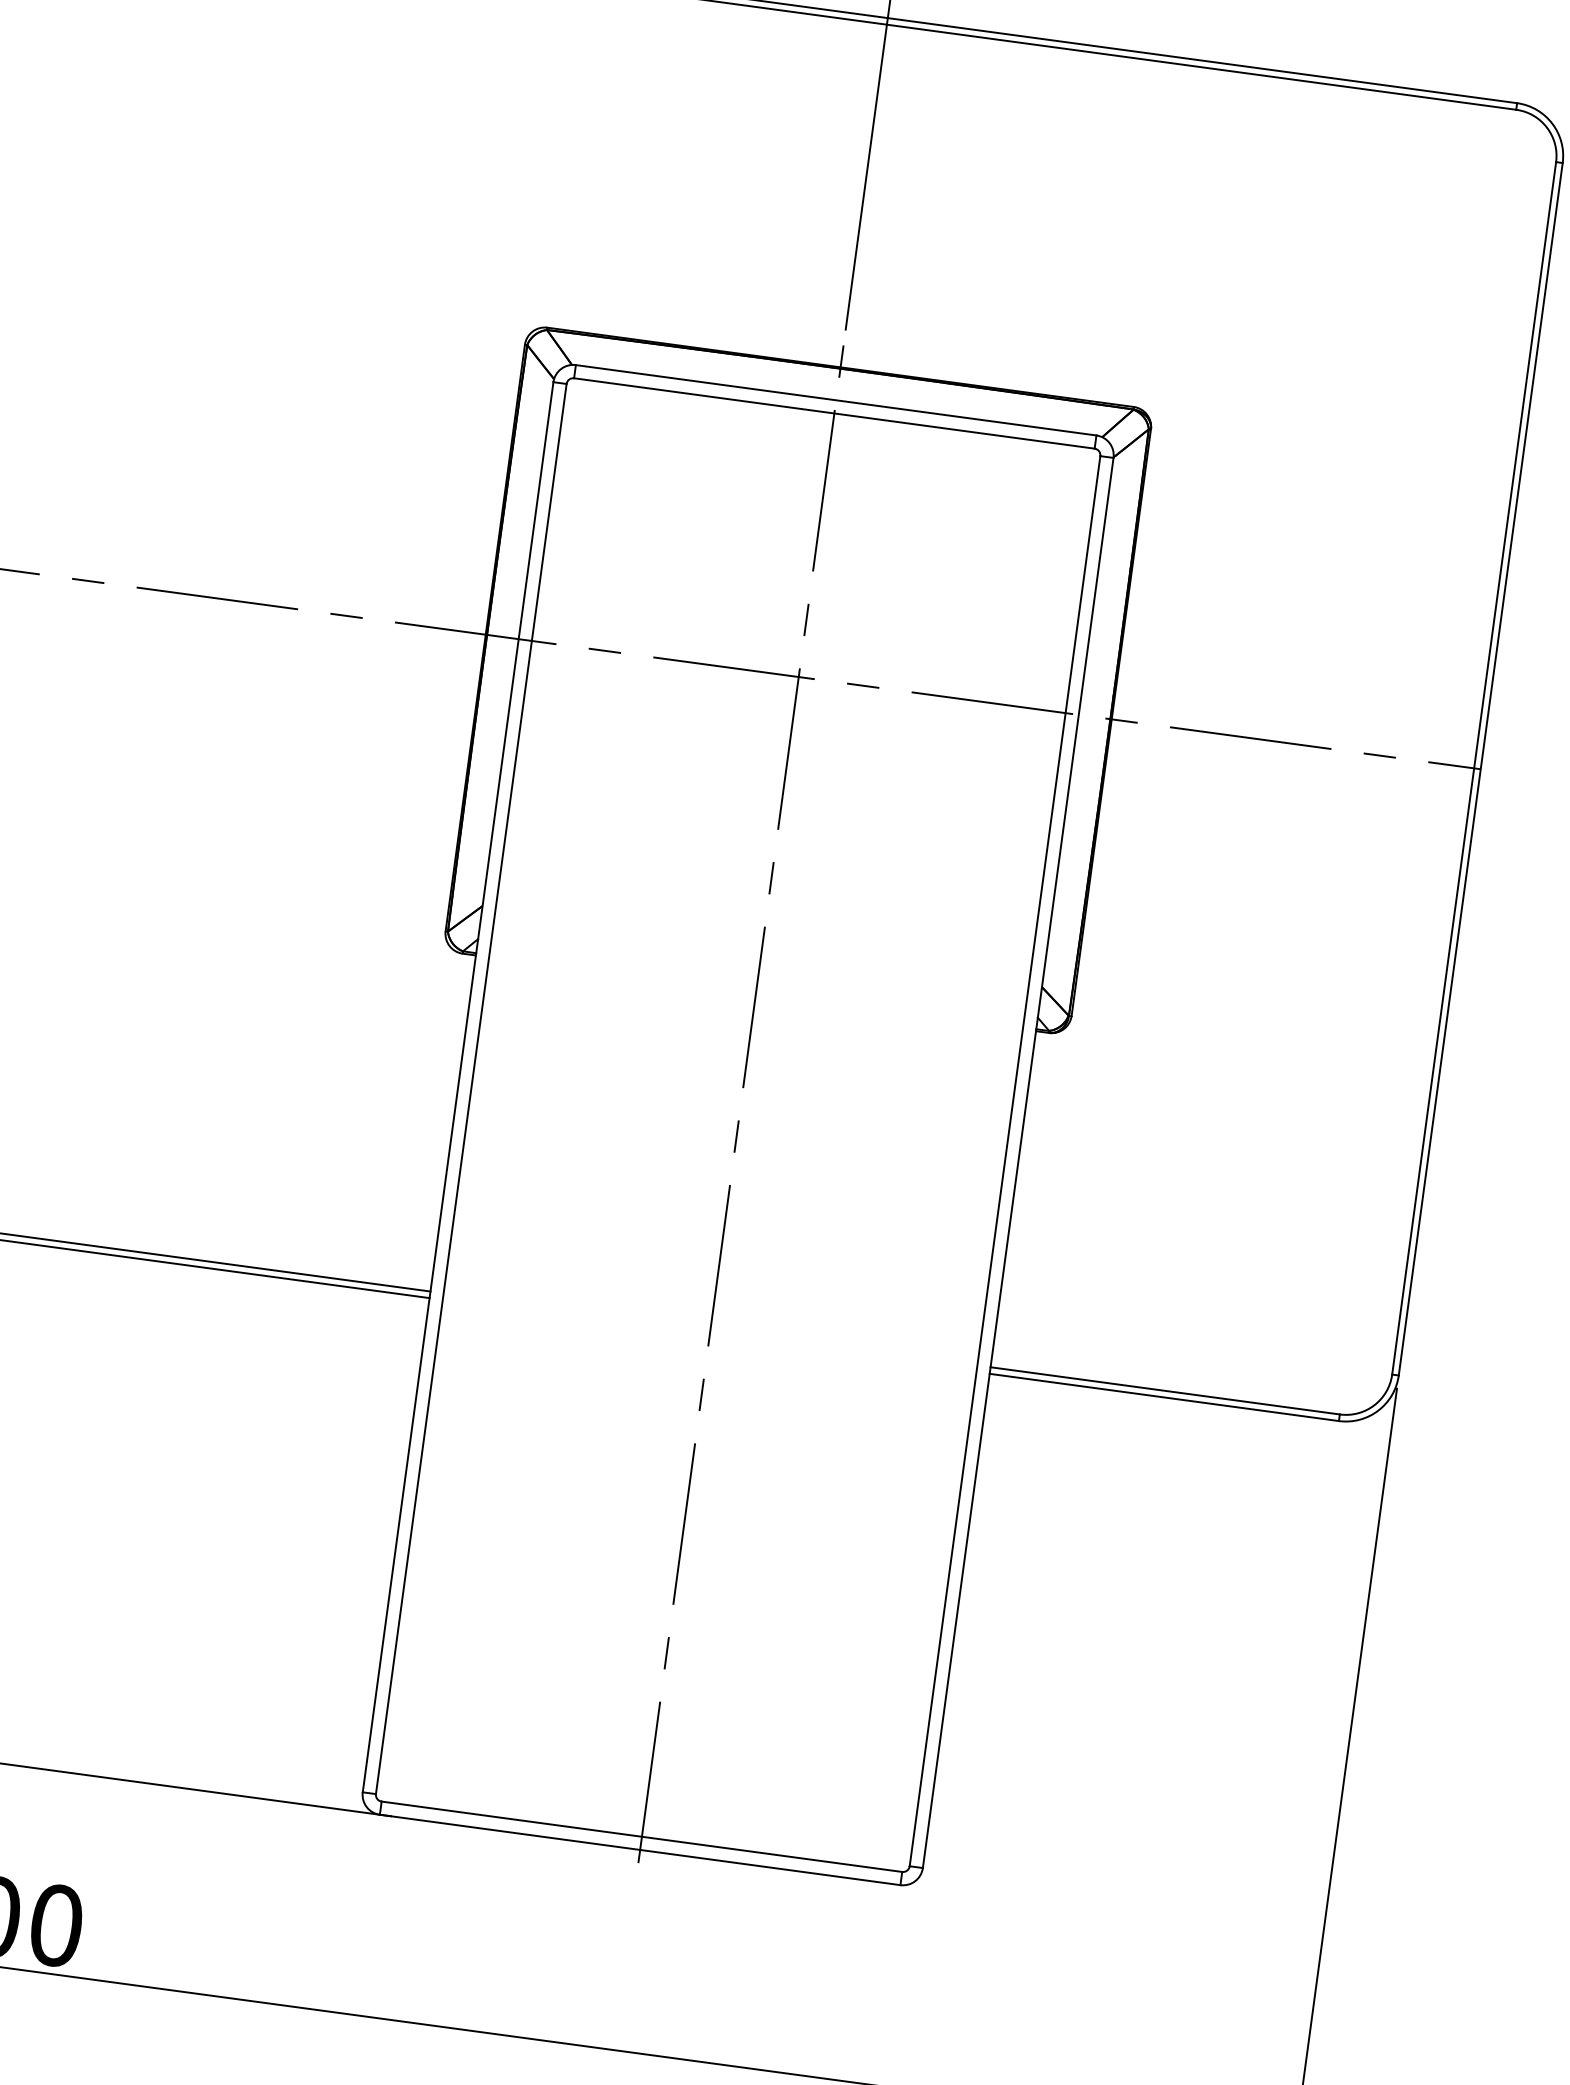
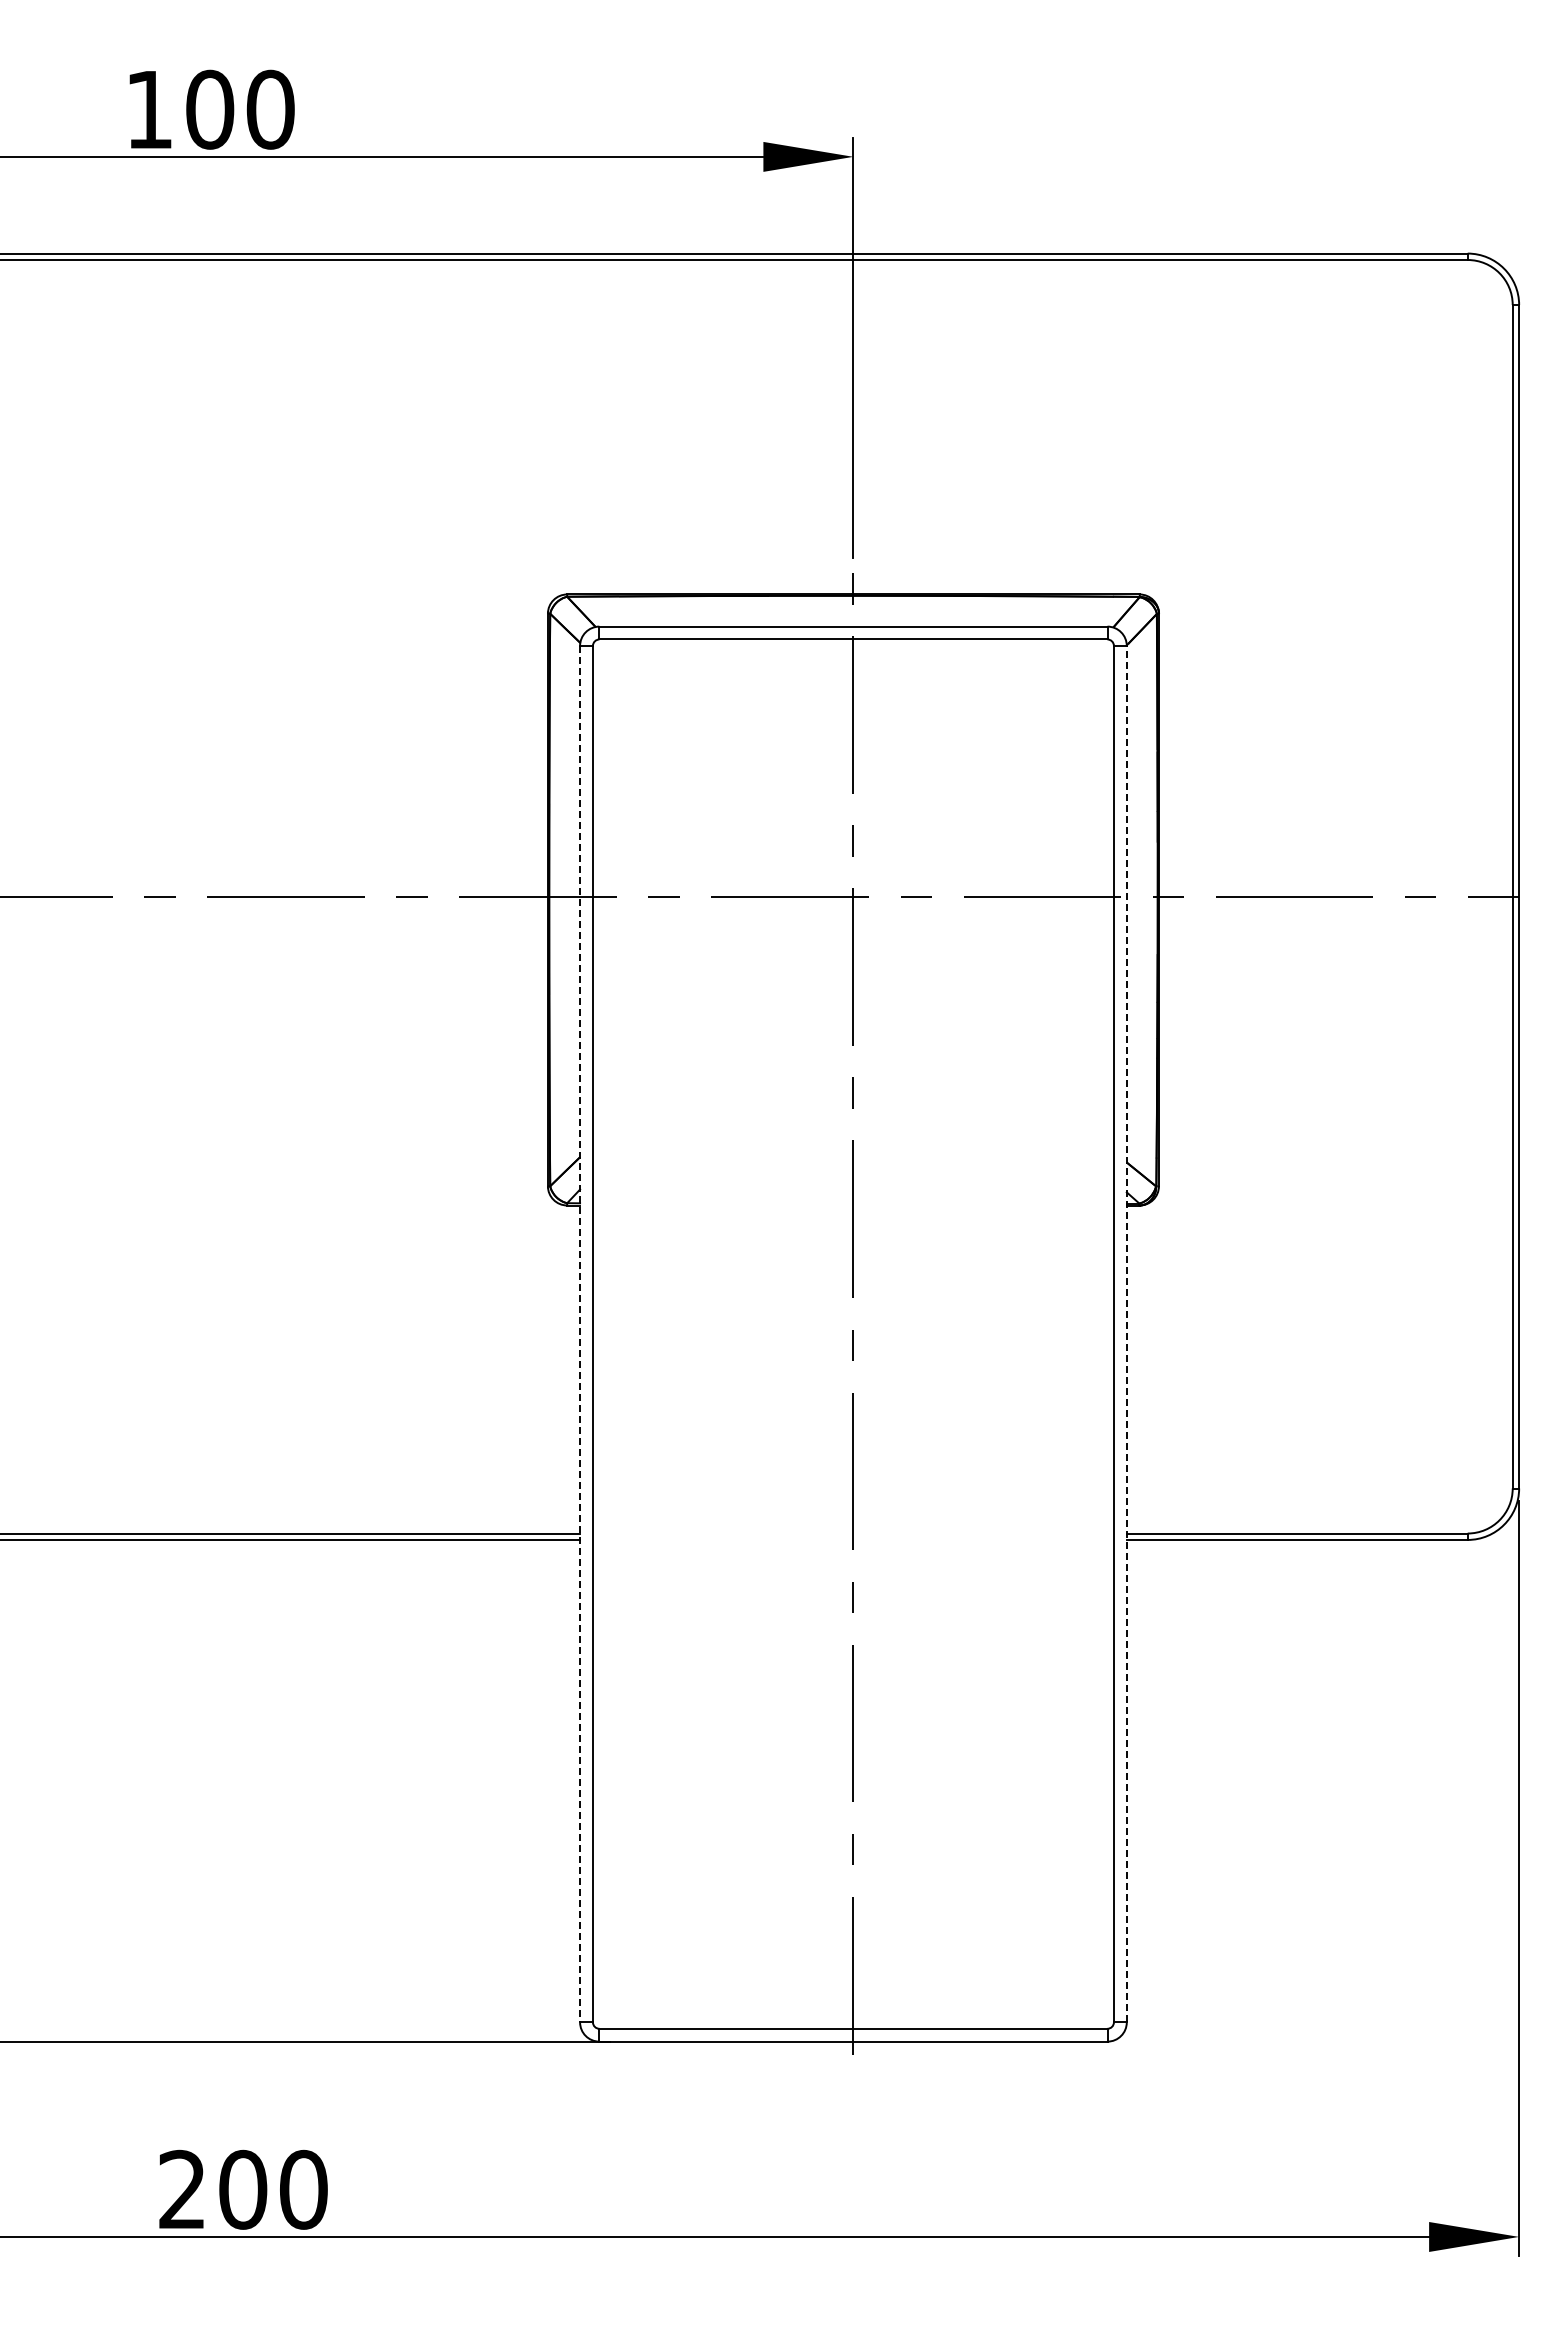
line: (458, 1087) -> (580, 1334), solid -> dashed
line: (1017, 1162) -> (1126, 1333), solid -> dashed

